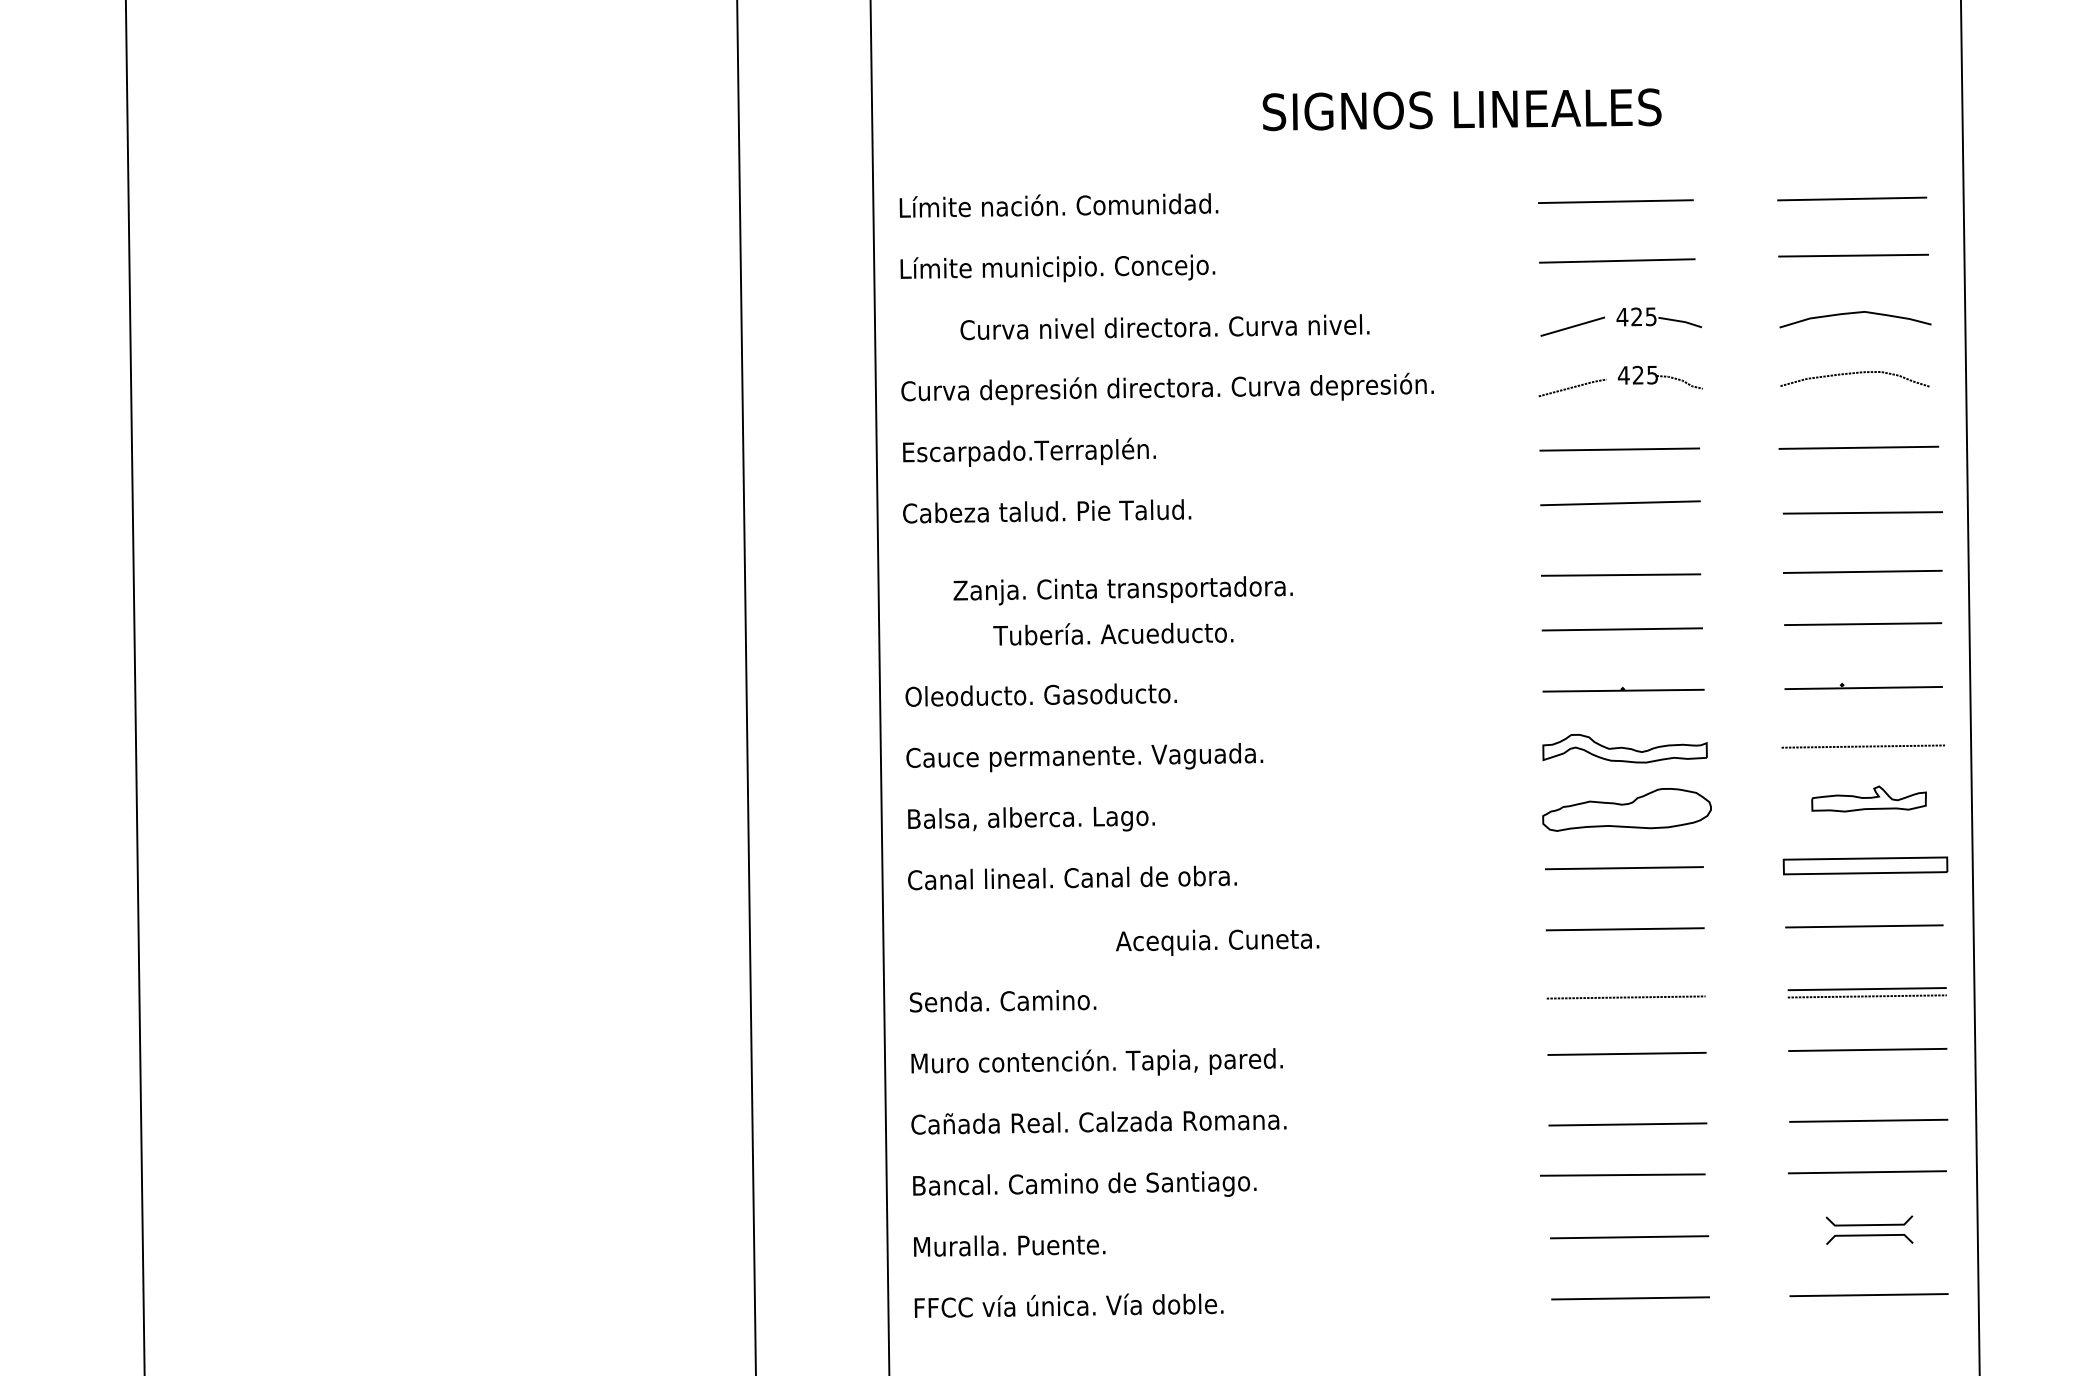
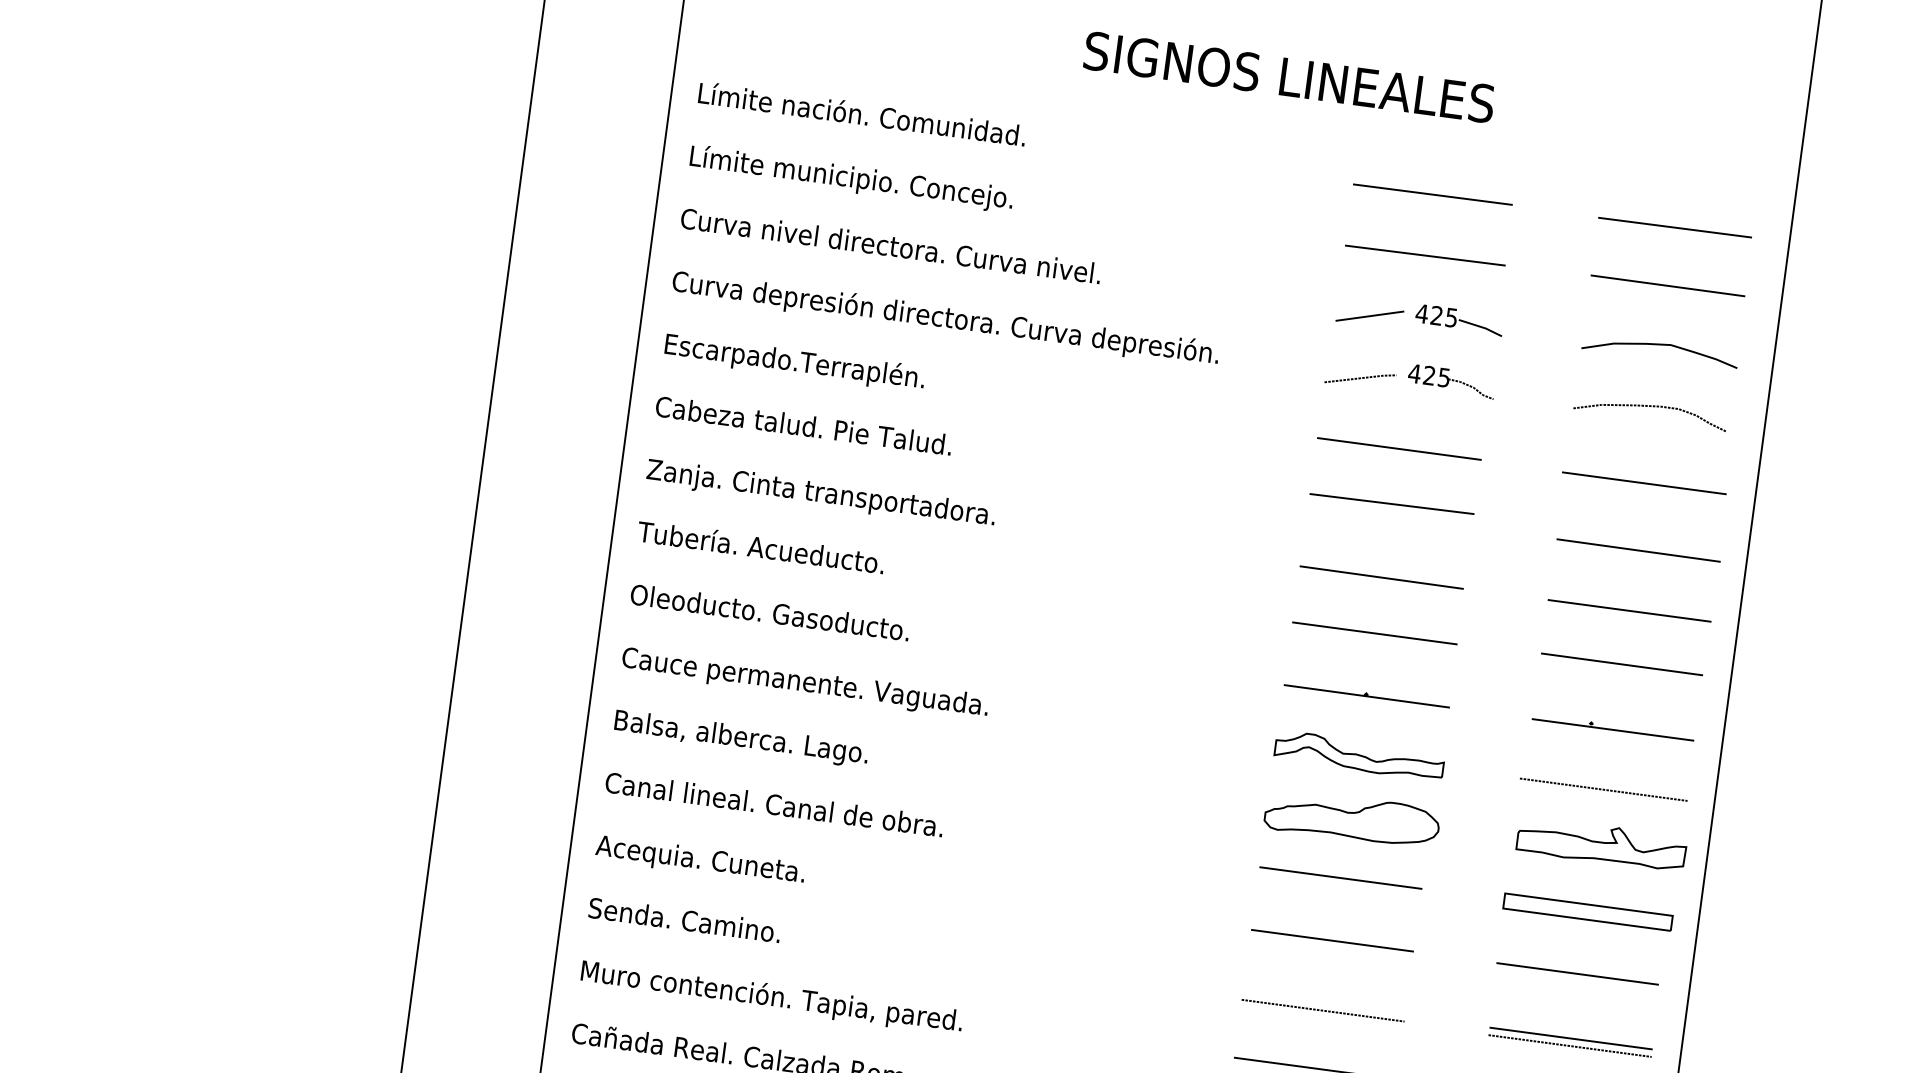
text: (1164, 327) -> (890, 246), moved
text: (1122, 590) -> (820, 494), moved
text: (1113, 633) -> (761, 547), moved
part: (1868, 798) -> (1601, 843), size x1.43
text: (1217, 942) -> (700, 861), moved

